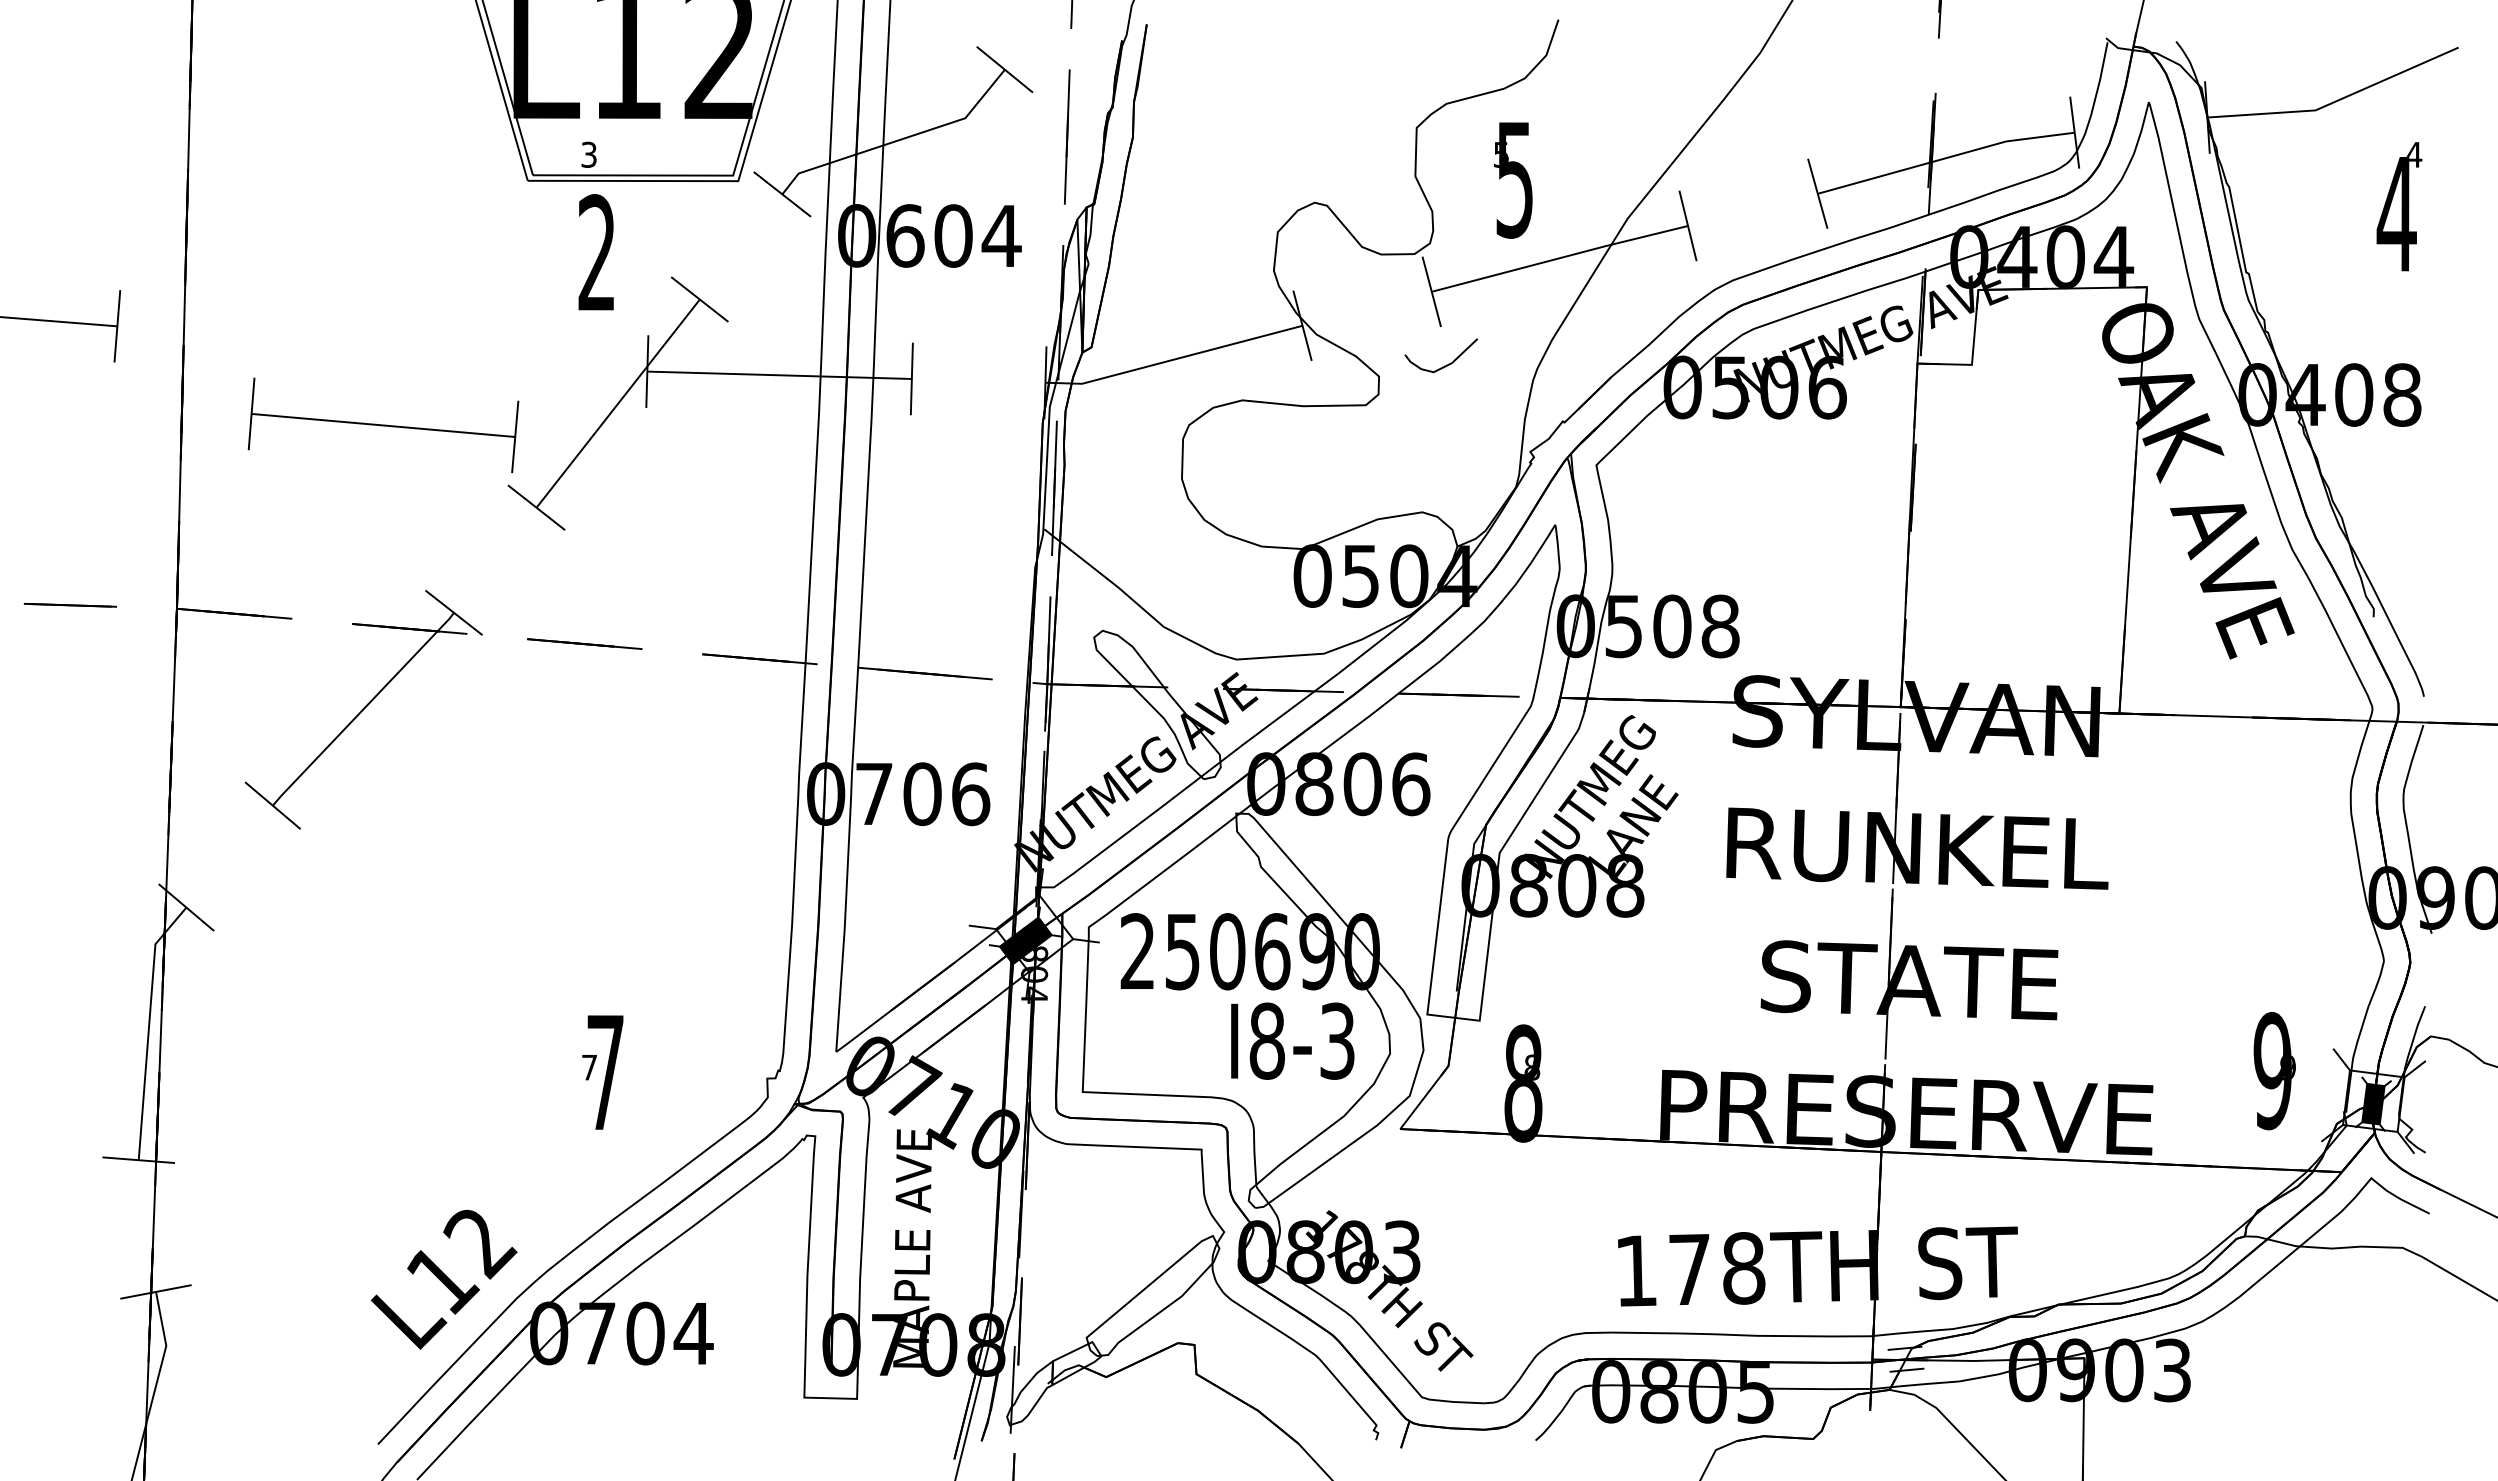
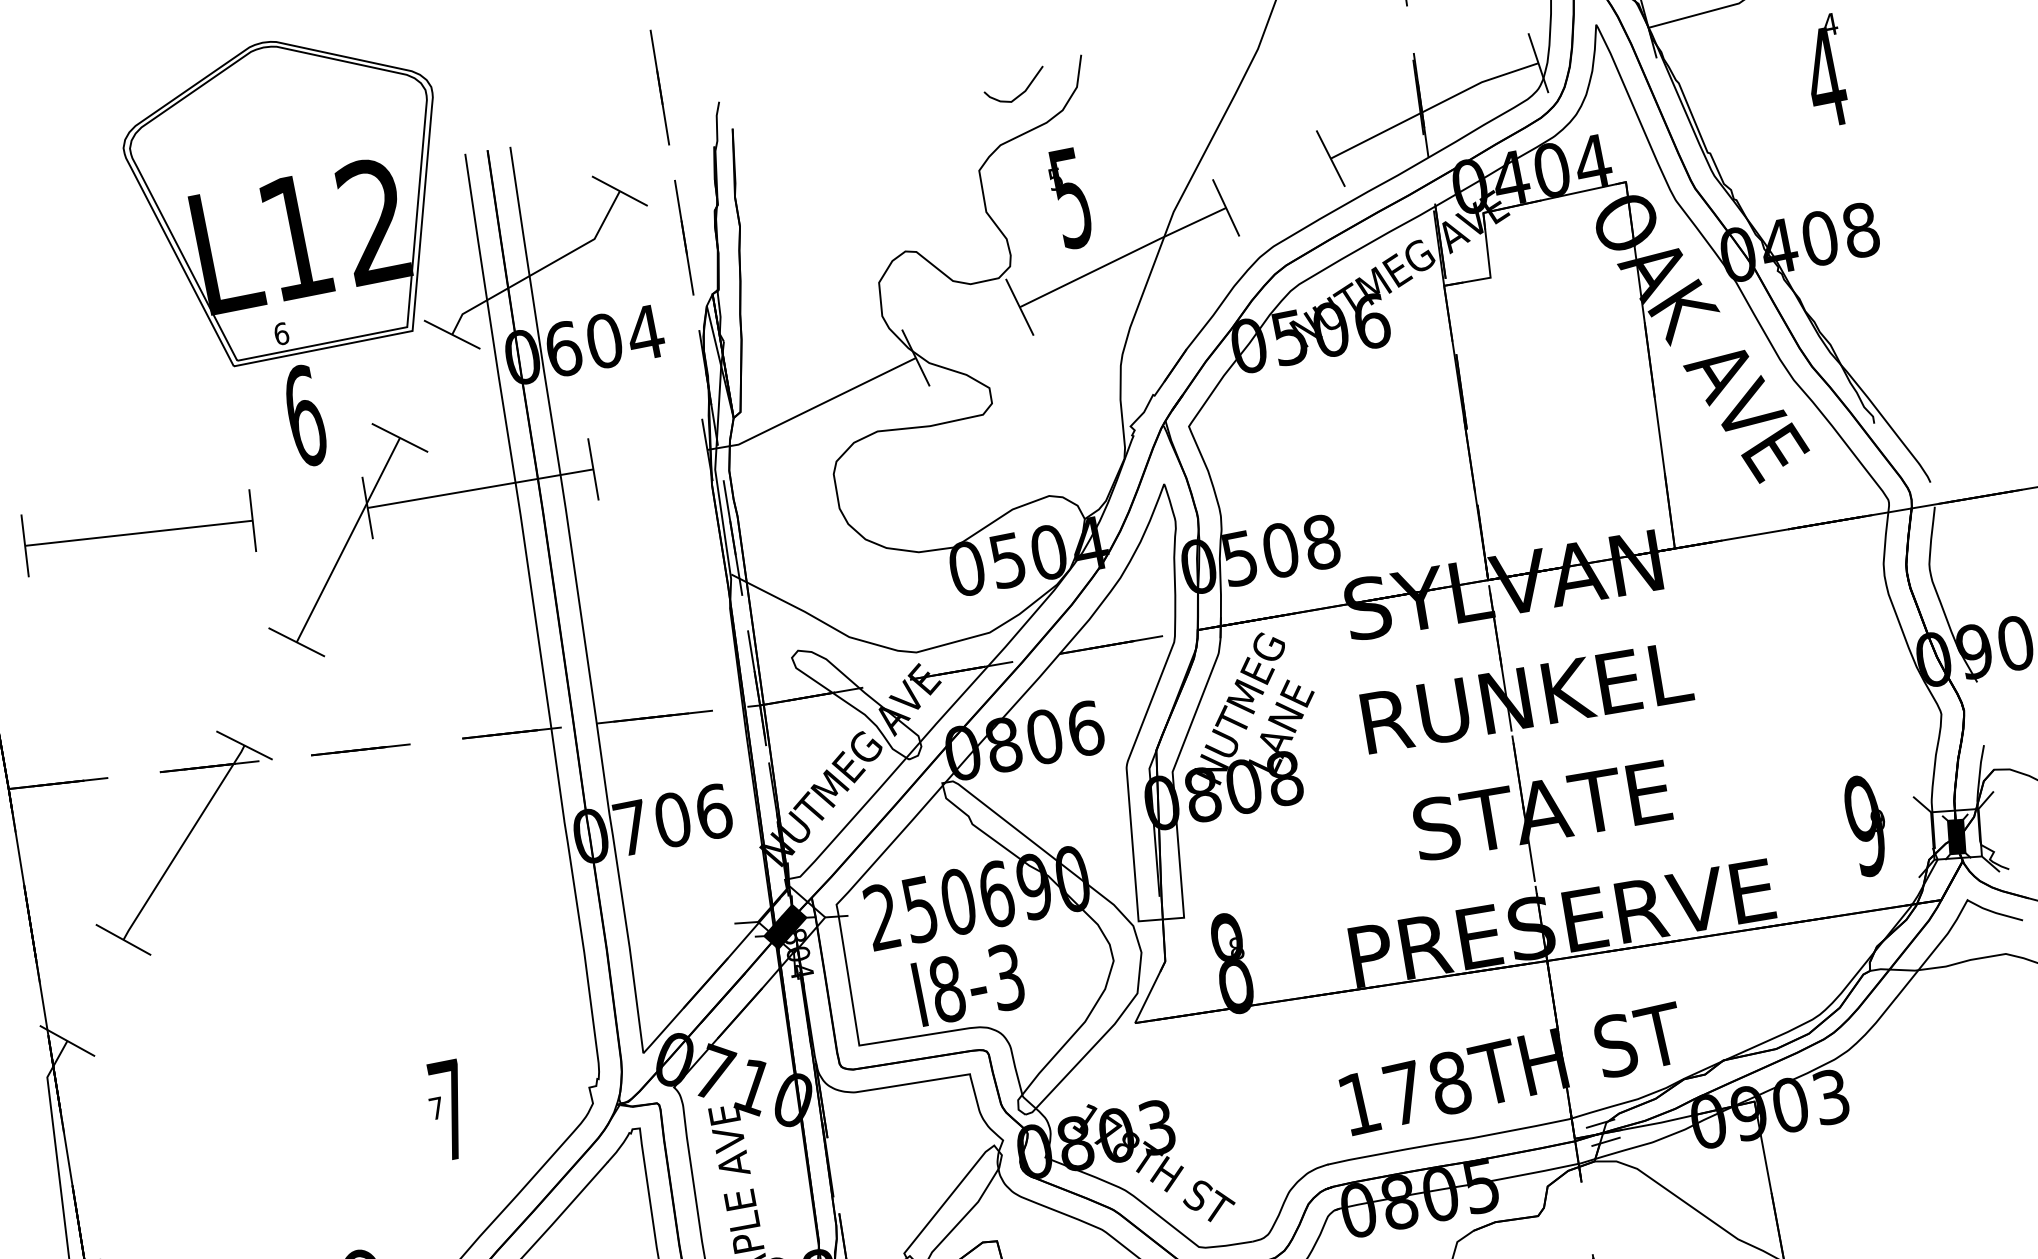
text: (589, 154) -> (281, 333), 3 -> 6
text: (597, 253) -> (305, 416), 2 -> 6
curve: (1444, 365) -> (1019, 94), moved
part: (383, 425) -> (139, 533), moved
text: (1292, 1040) -> (968, 984), moved

